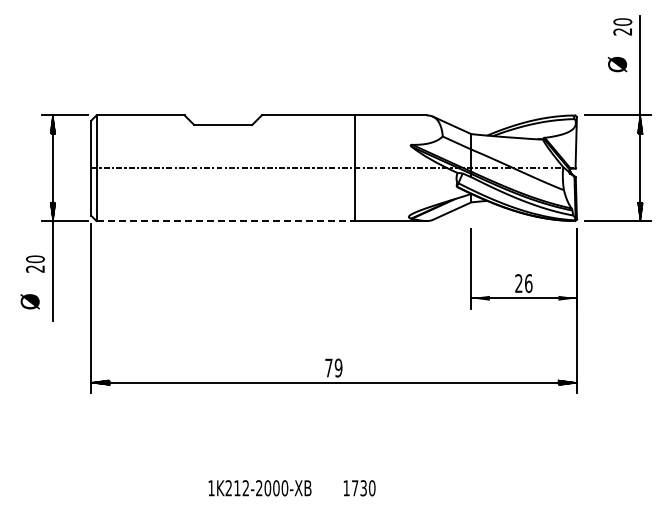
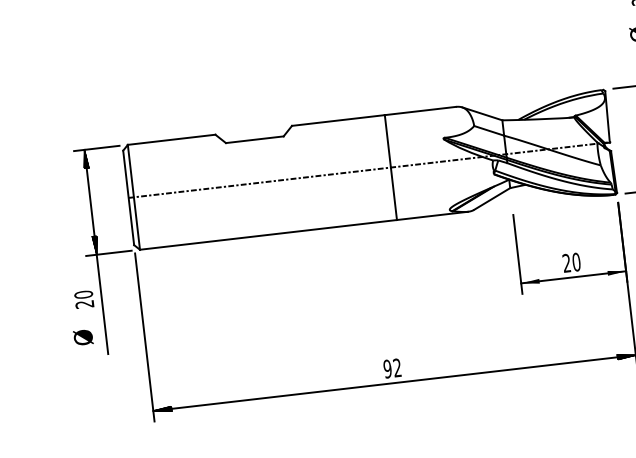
line: (226, 221) -> (269, 235), dashed -> solid
text: (528, 283) -> (576, 262), 26 -> 20
text: (333, 367) -> (392, 367), 79 -> 92

